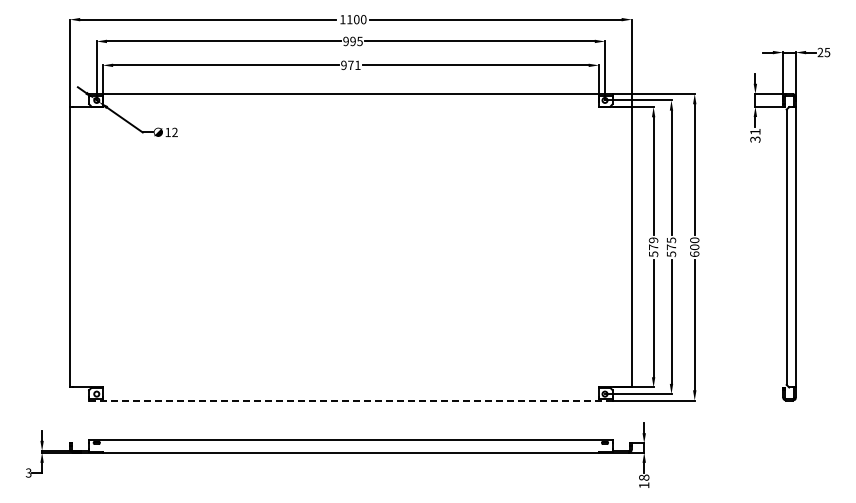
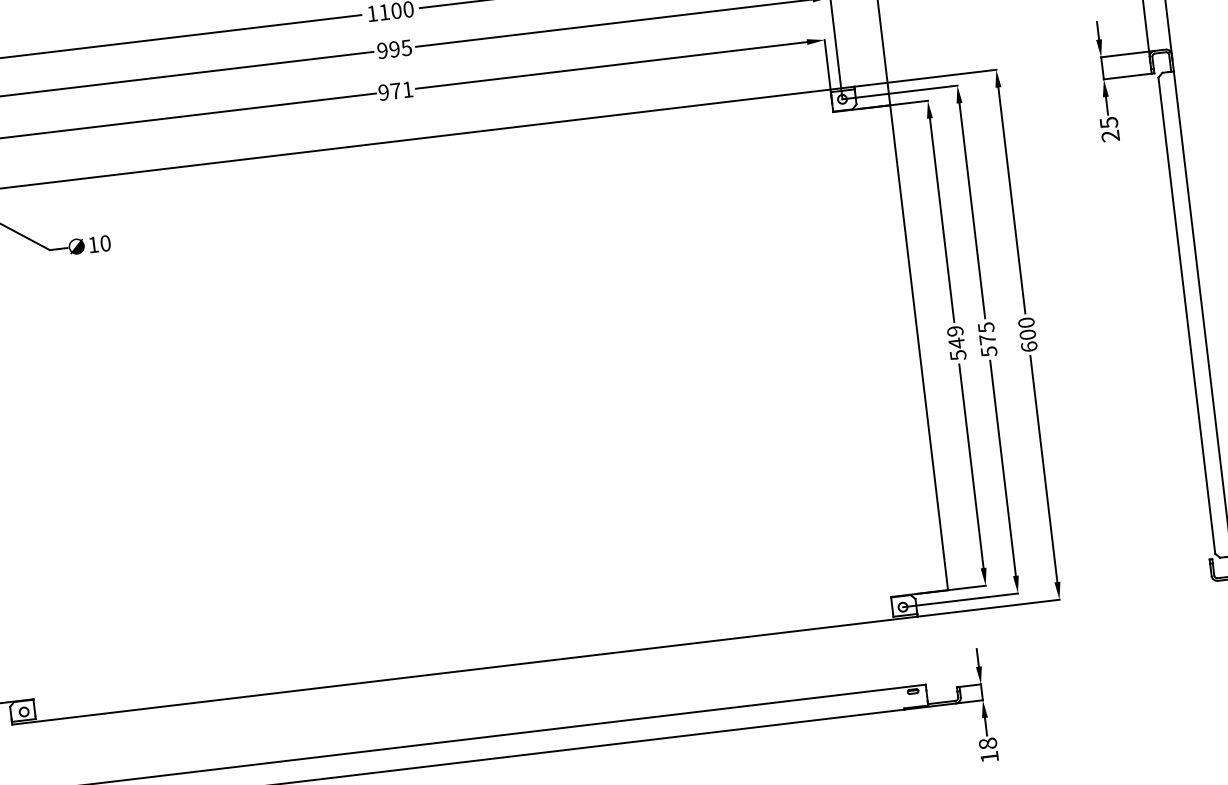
text: (174, 132) -> (104, 243), 12 -> 10
text: (755, 135) -> (1109, 128), 31 -> 25
text: (653, 247) -> (956, 343), 579 -> 549
line: (350, 400) -> (464, 670), dashed -> solid

